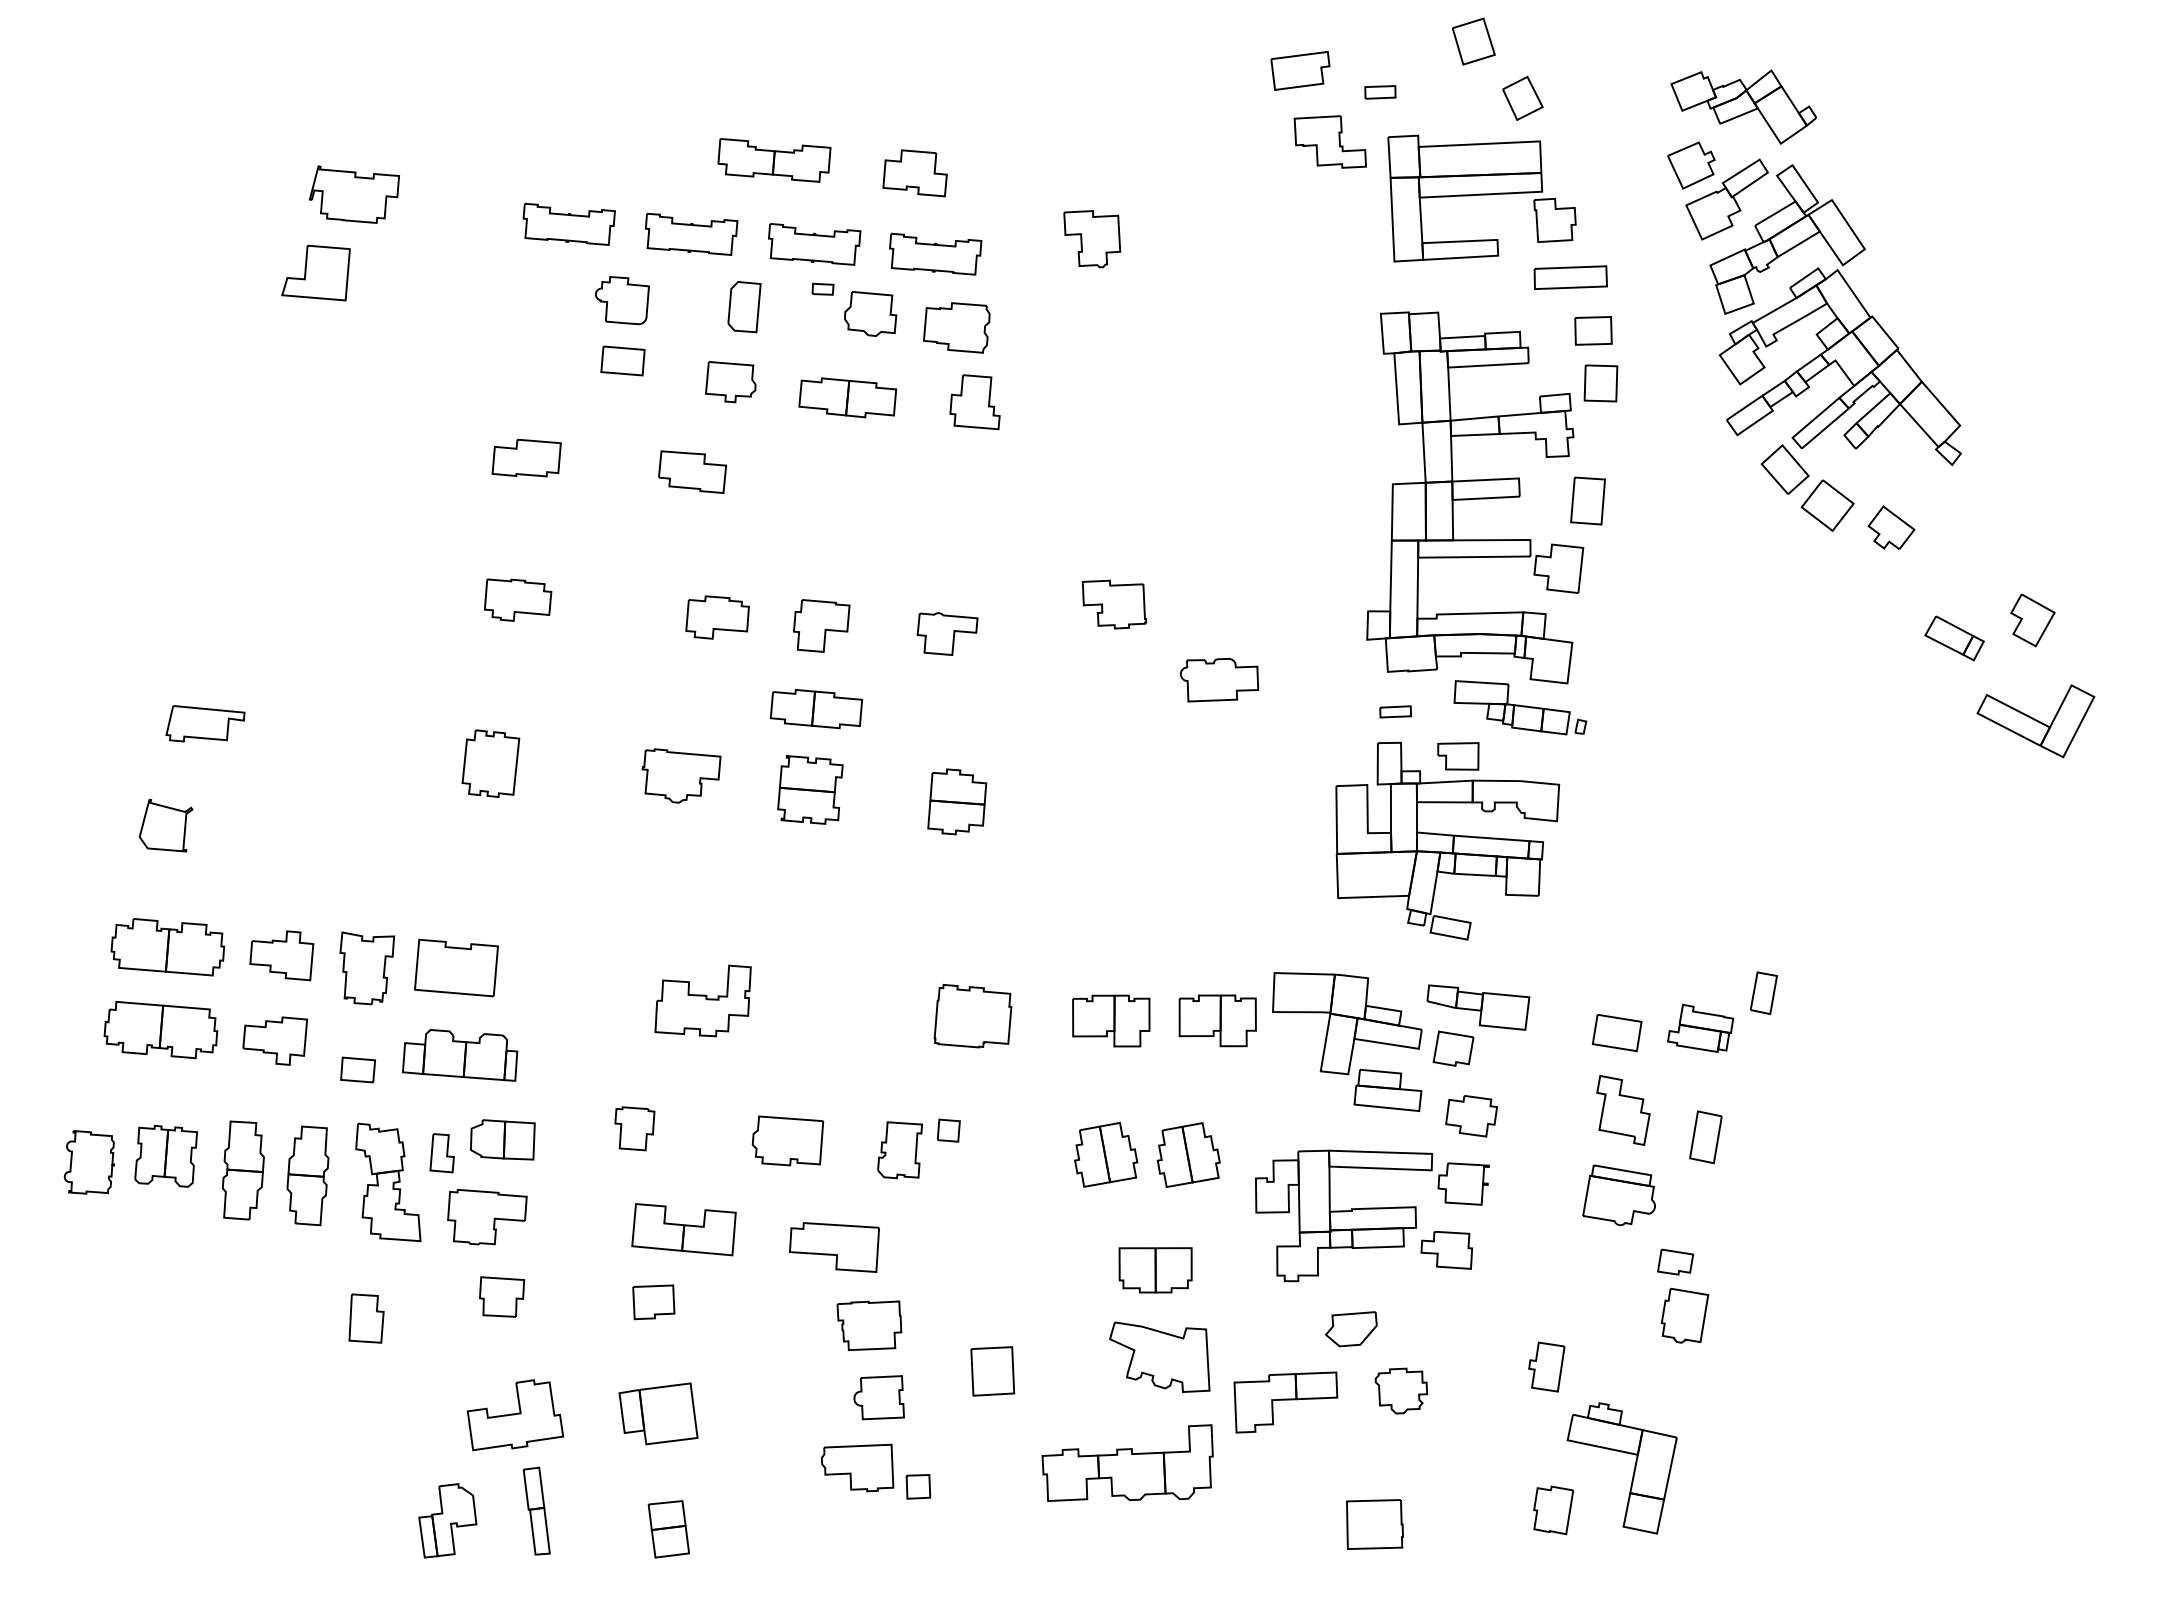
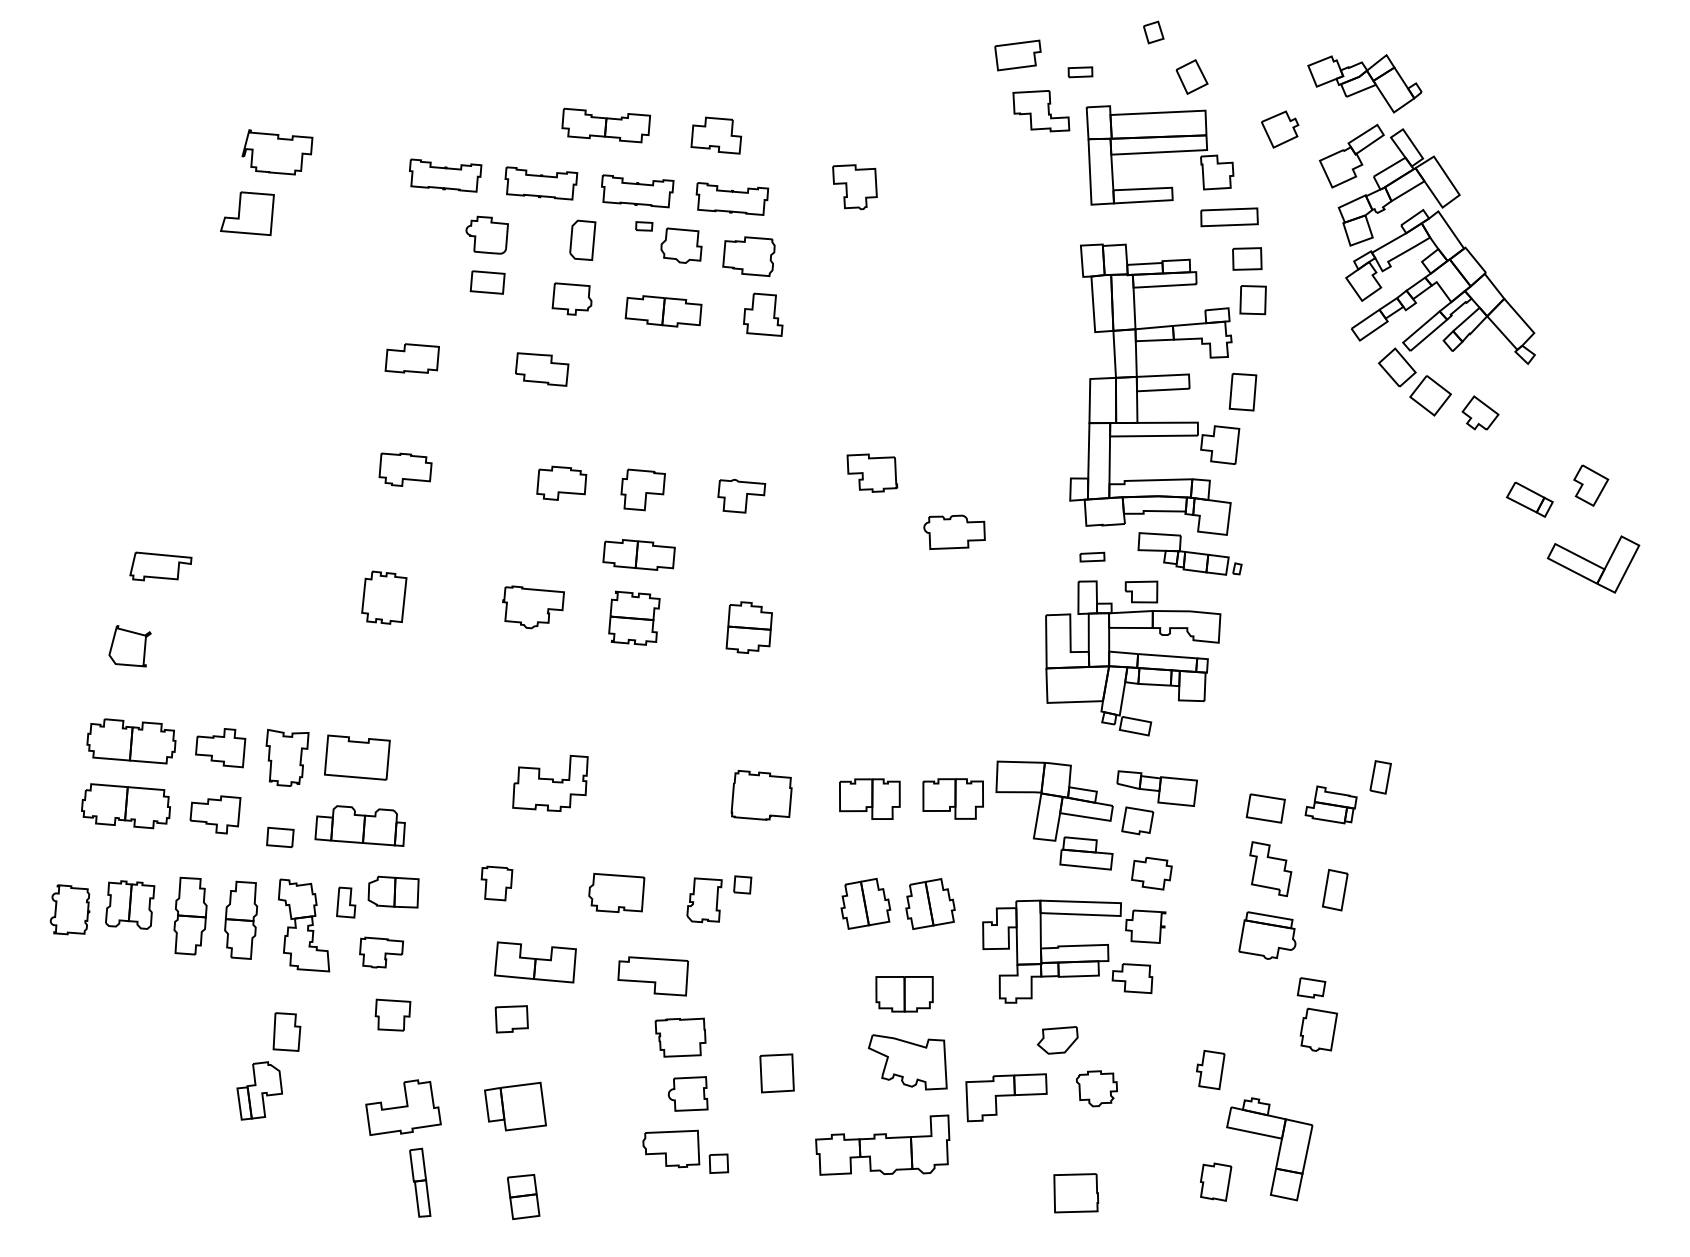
part: (1473, 41) -> (1153, 32), size x0.6
part: (1691, 165) -> (1280, 129), moved
part: (487, 1216) -> (381, 952), size x0.7
part: (447, 1520) -> (259, 1090), moved

